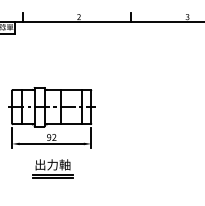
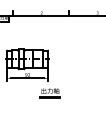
part: (51, 169) -> (49, 93), moved

